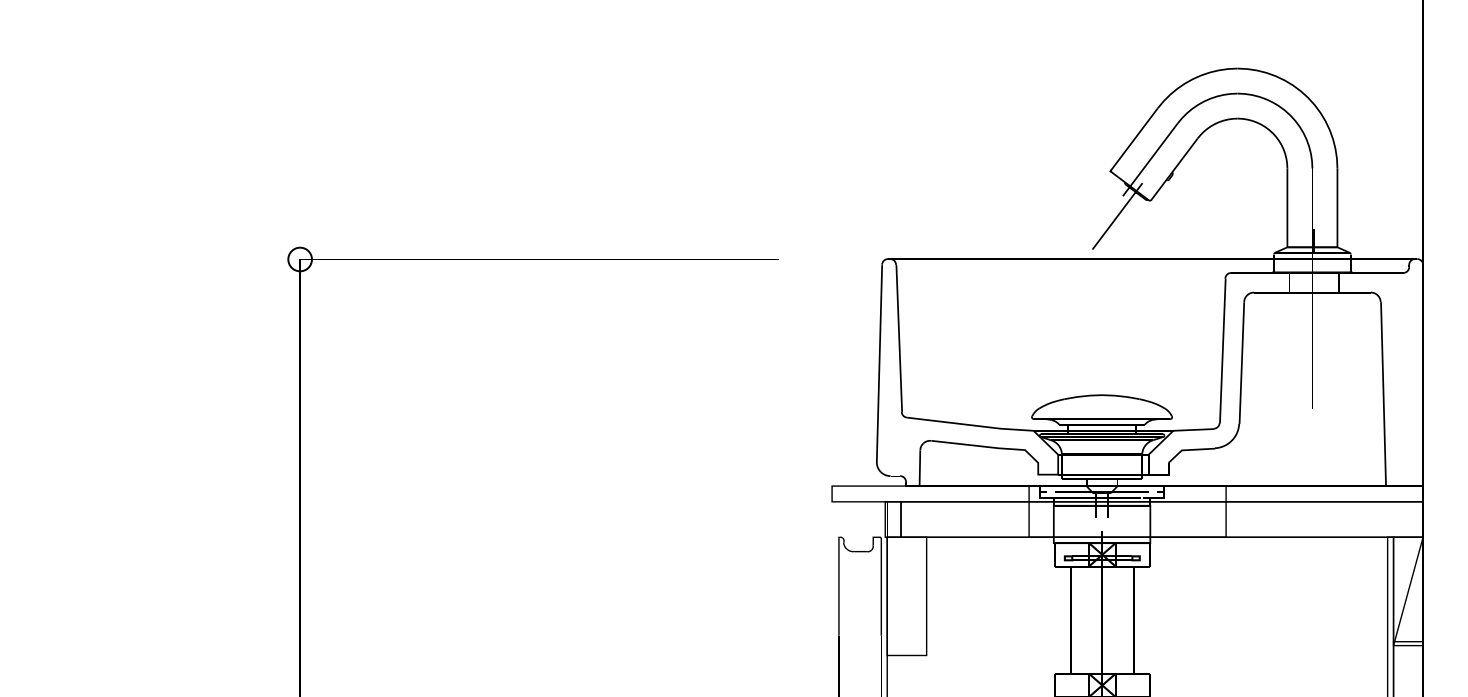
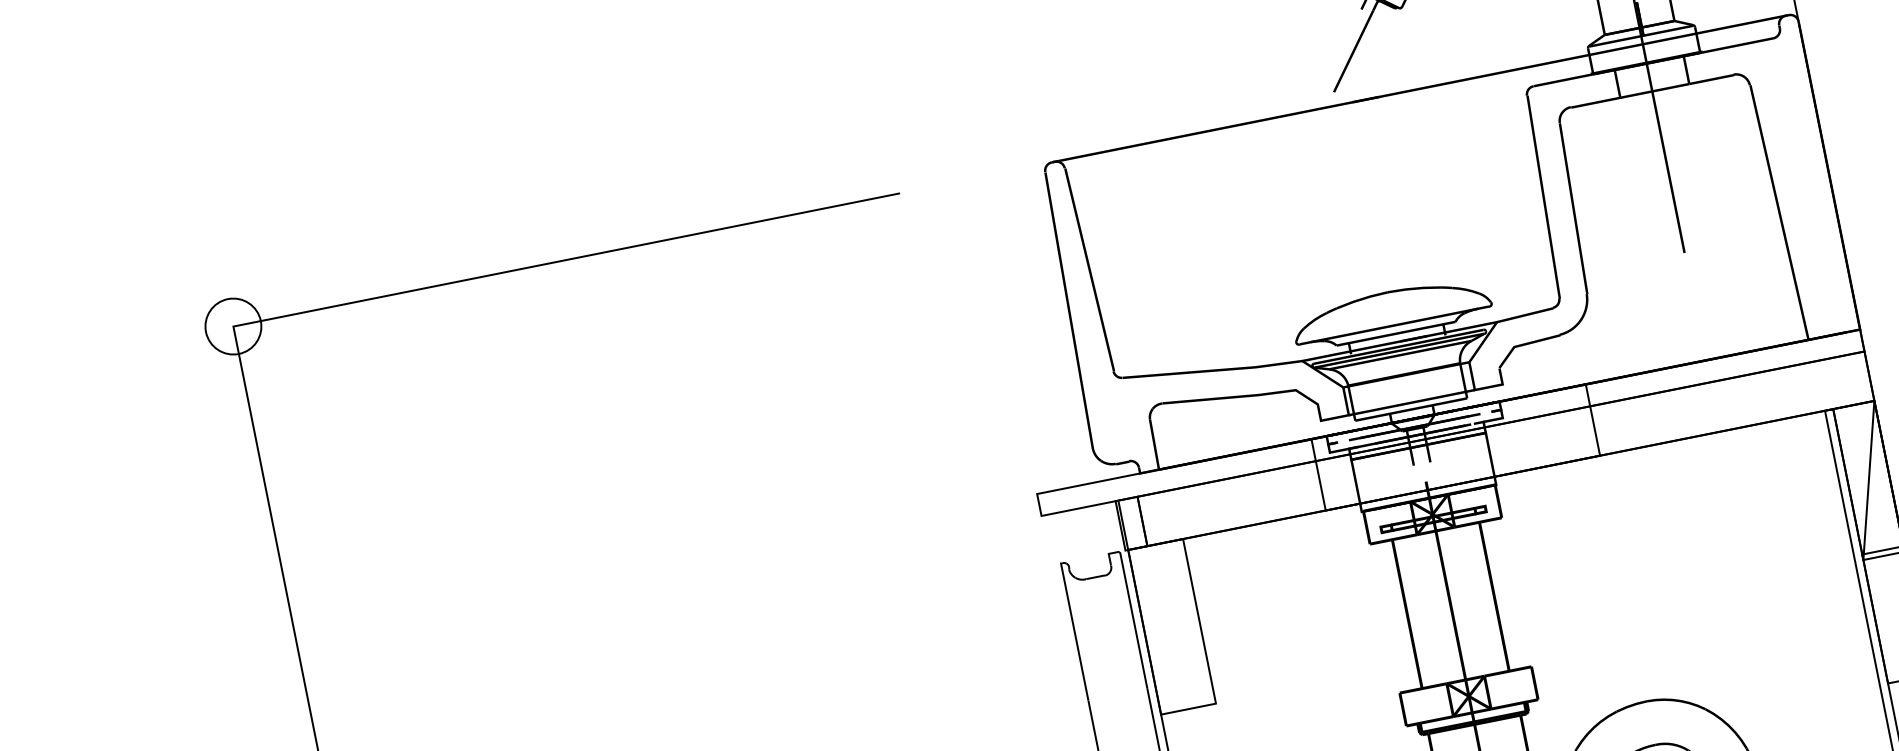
circle: (299, 259) -> (232, 326), size x1.67

